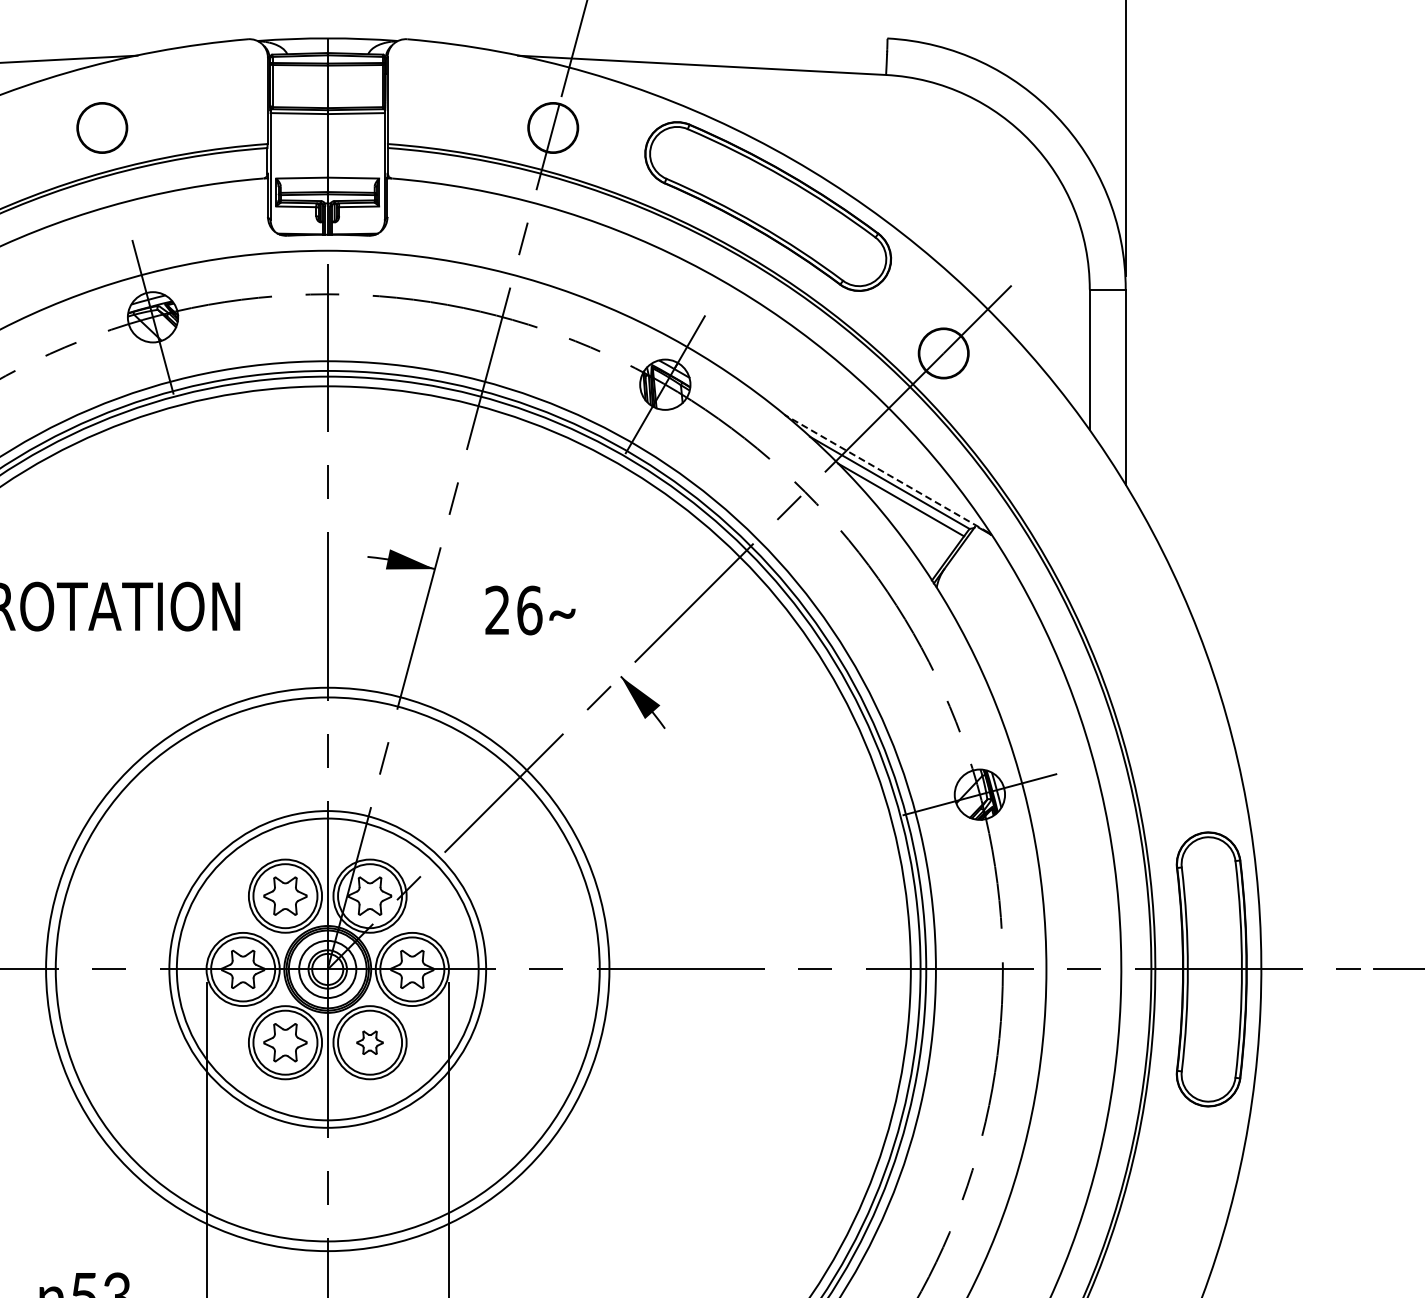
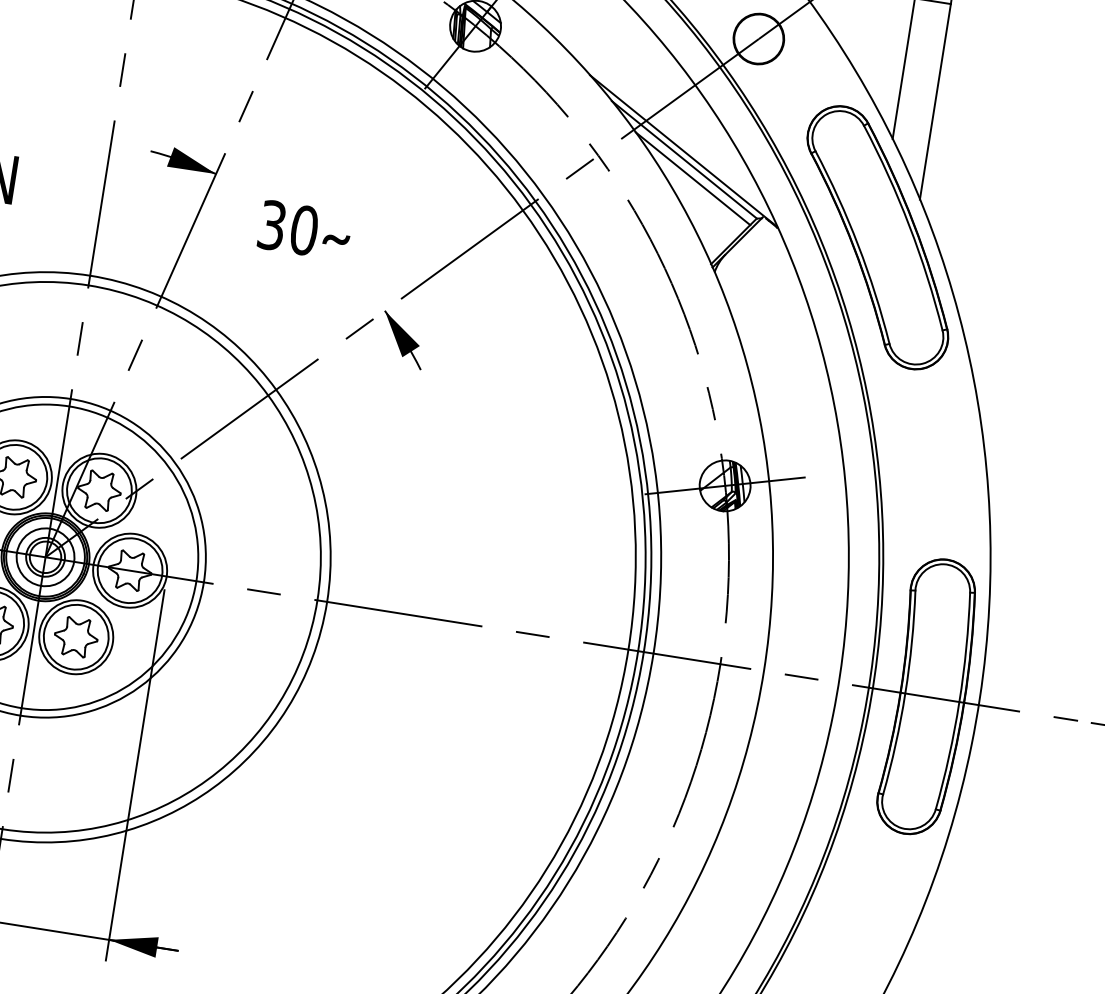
line: (886, 473) -> (682, 150), dashed -> solid
part: (1090, 528) -> (877, 237), added
text: (513, 610) -> (288, 227), 26 -> 30
part: (369, 1042) -> (75, 636), size x1.67

